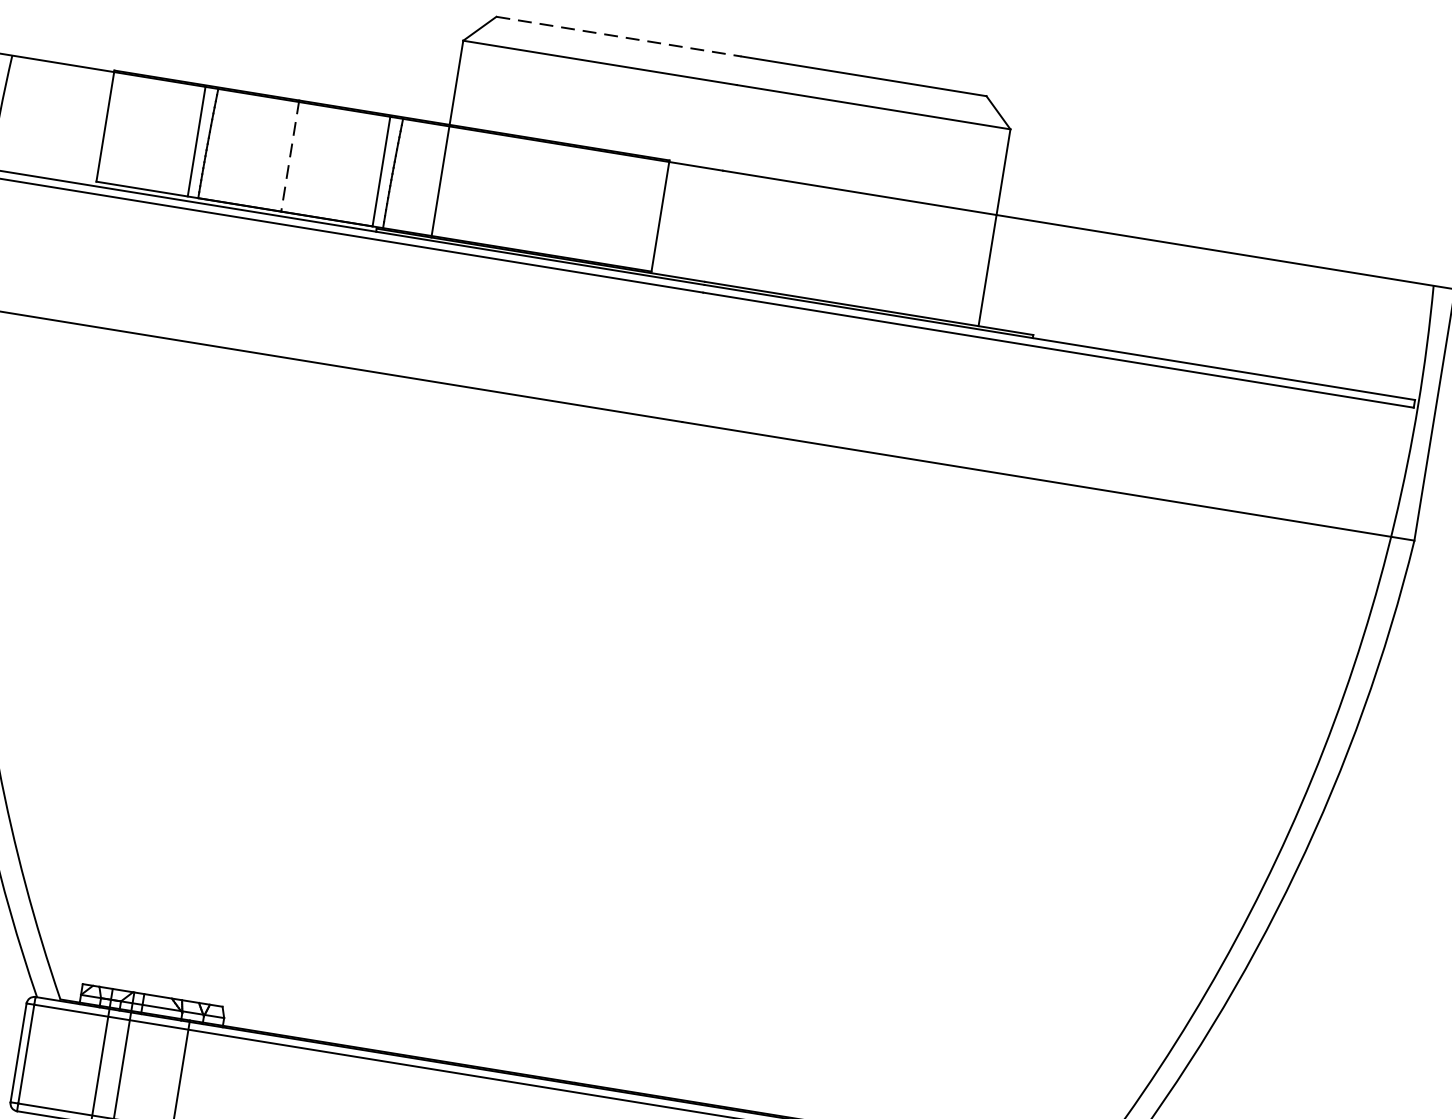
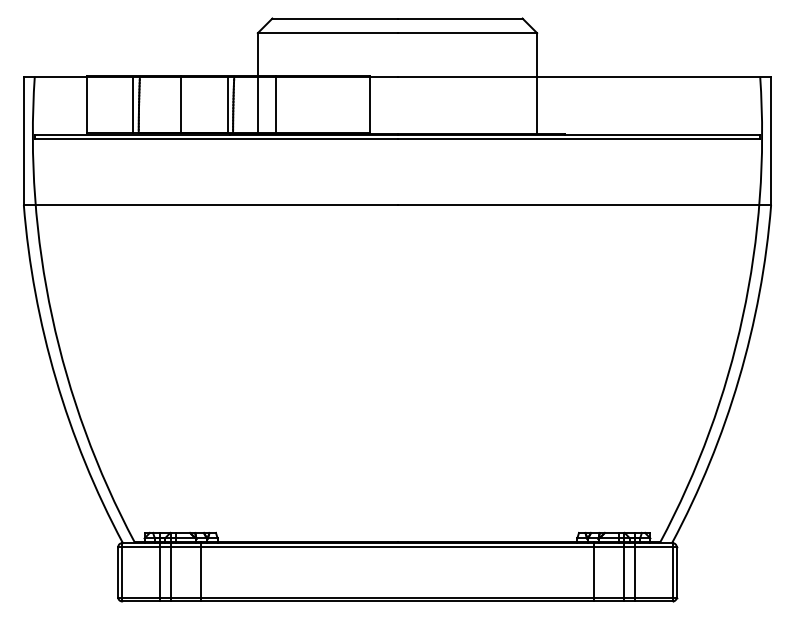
line: (618, 36) -> (334, 18), dashed -> solid
line: (290, 156) -> (181, 104), dashed -> solid
line: (475, 186) -> (275, 104), added

